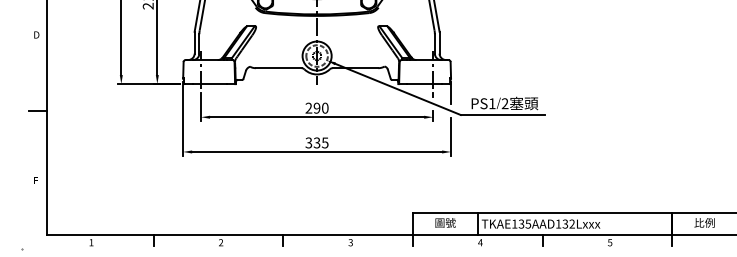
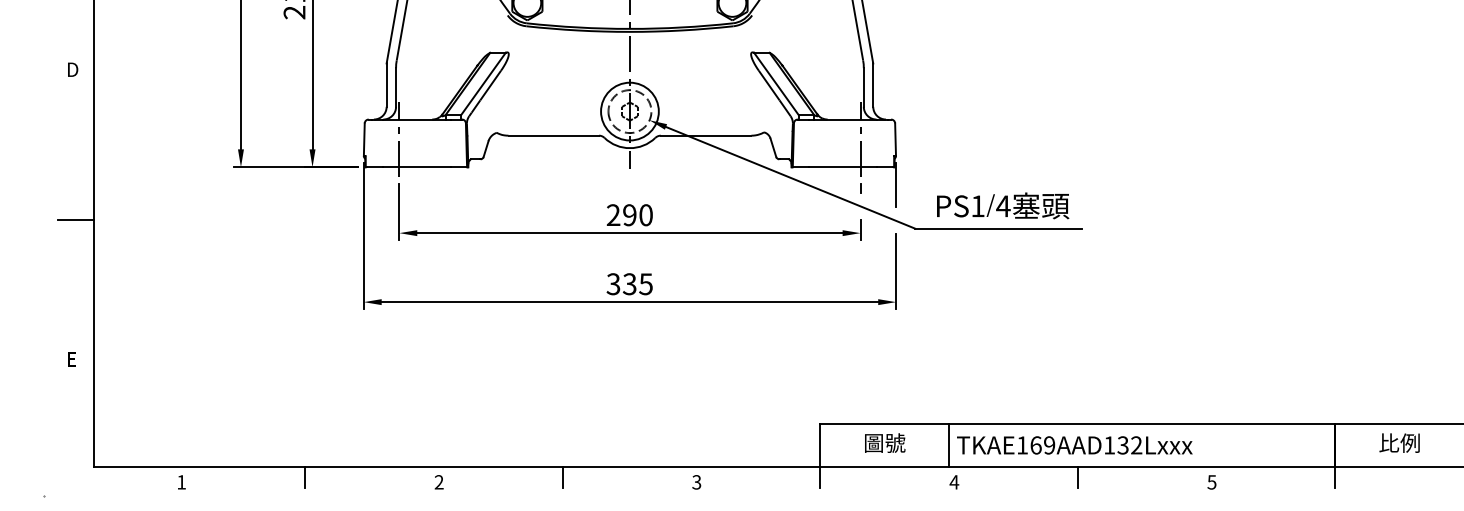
text: (504, 103) -> (1002, 205), 2 -> 4
text: (524, 223) -> (1041, 444), TKAE135AAD132Lxxx -> TKAE169AAD132Lxxx

